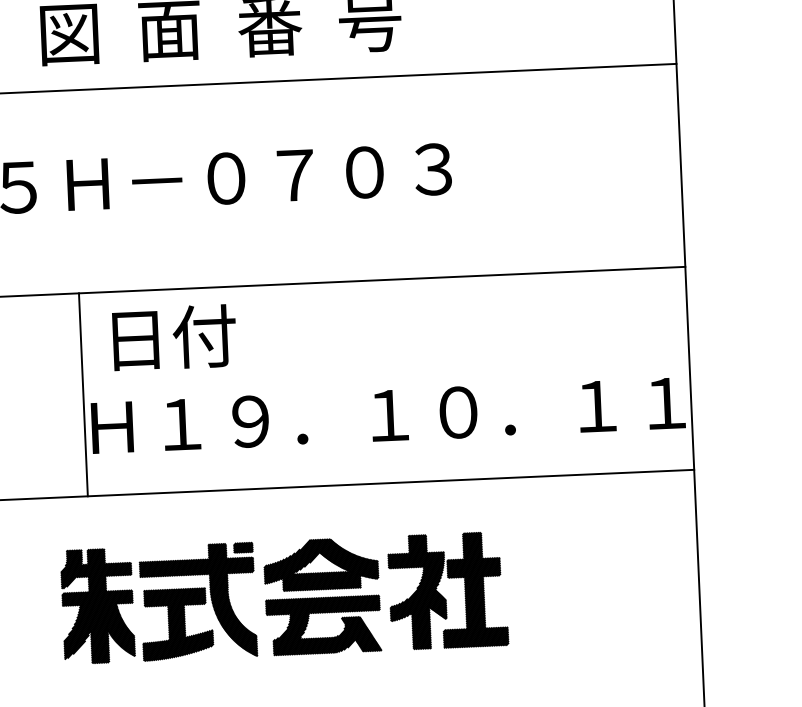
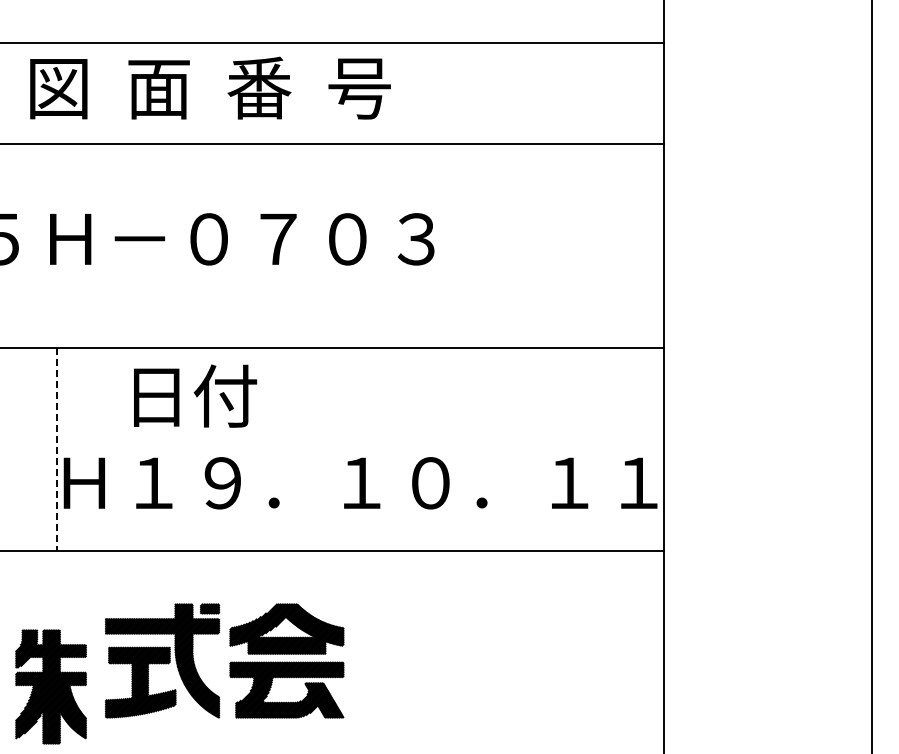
text: (174, 337) -> (195, 395), moved
line: (83, 395) -> (56, 449), solid -> dashed
part: (441, 593) -> (405, 663), removed
part: (97, 605) -> (50, 686), moved

